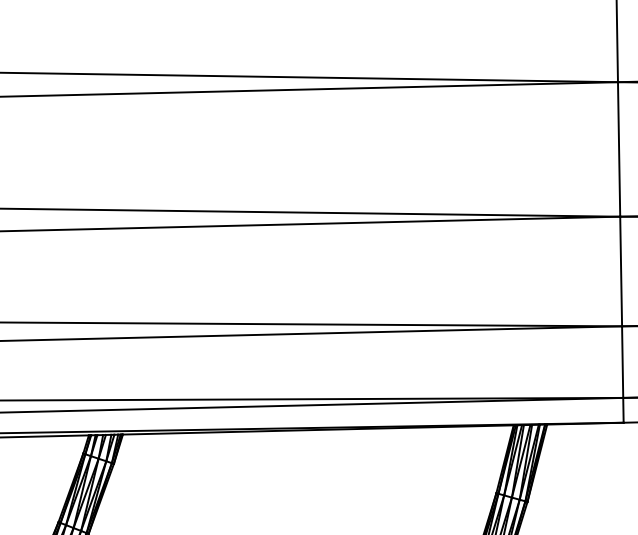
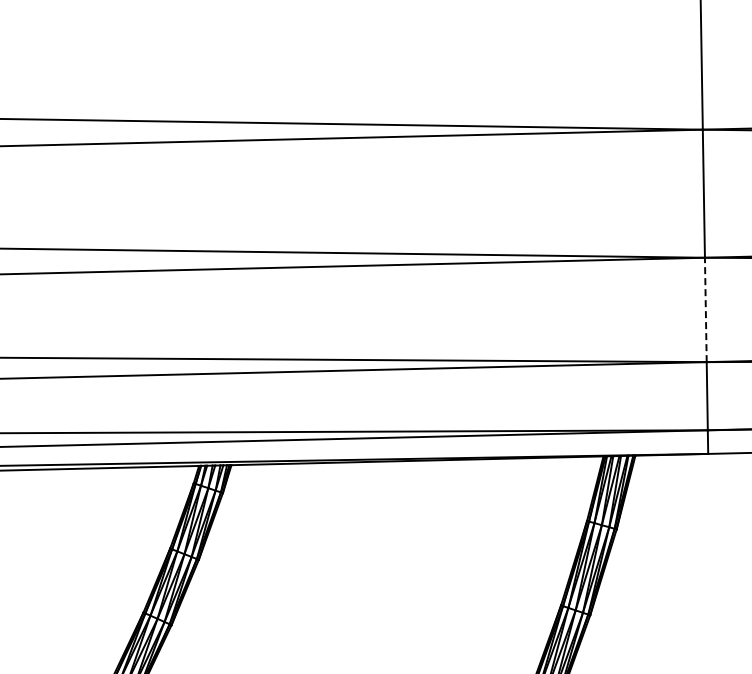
line: (620, 271) -> (705, 309), solid -> dashed

